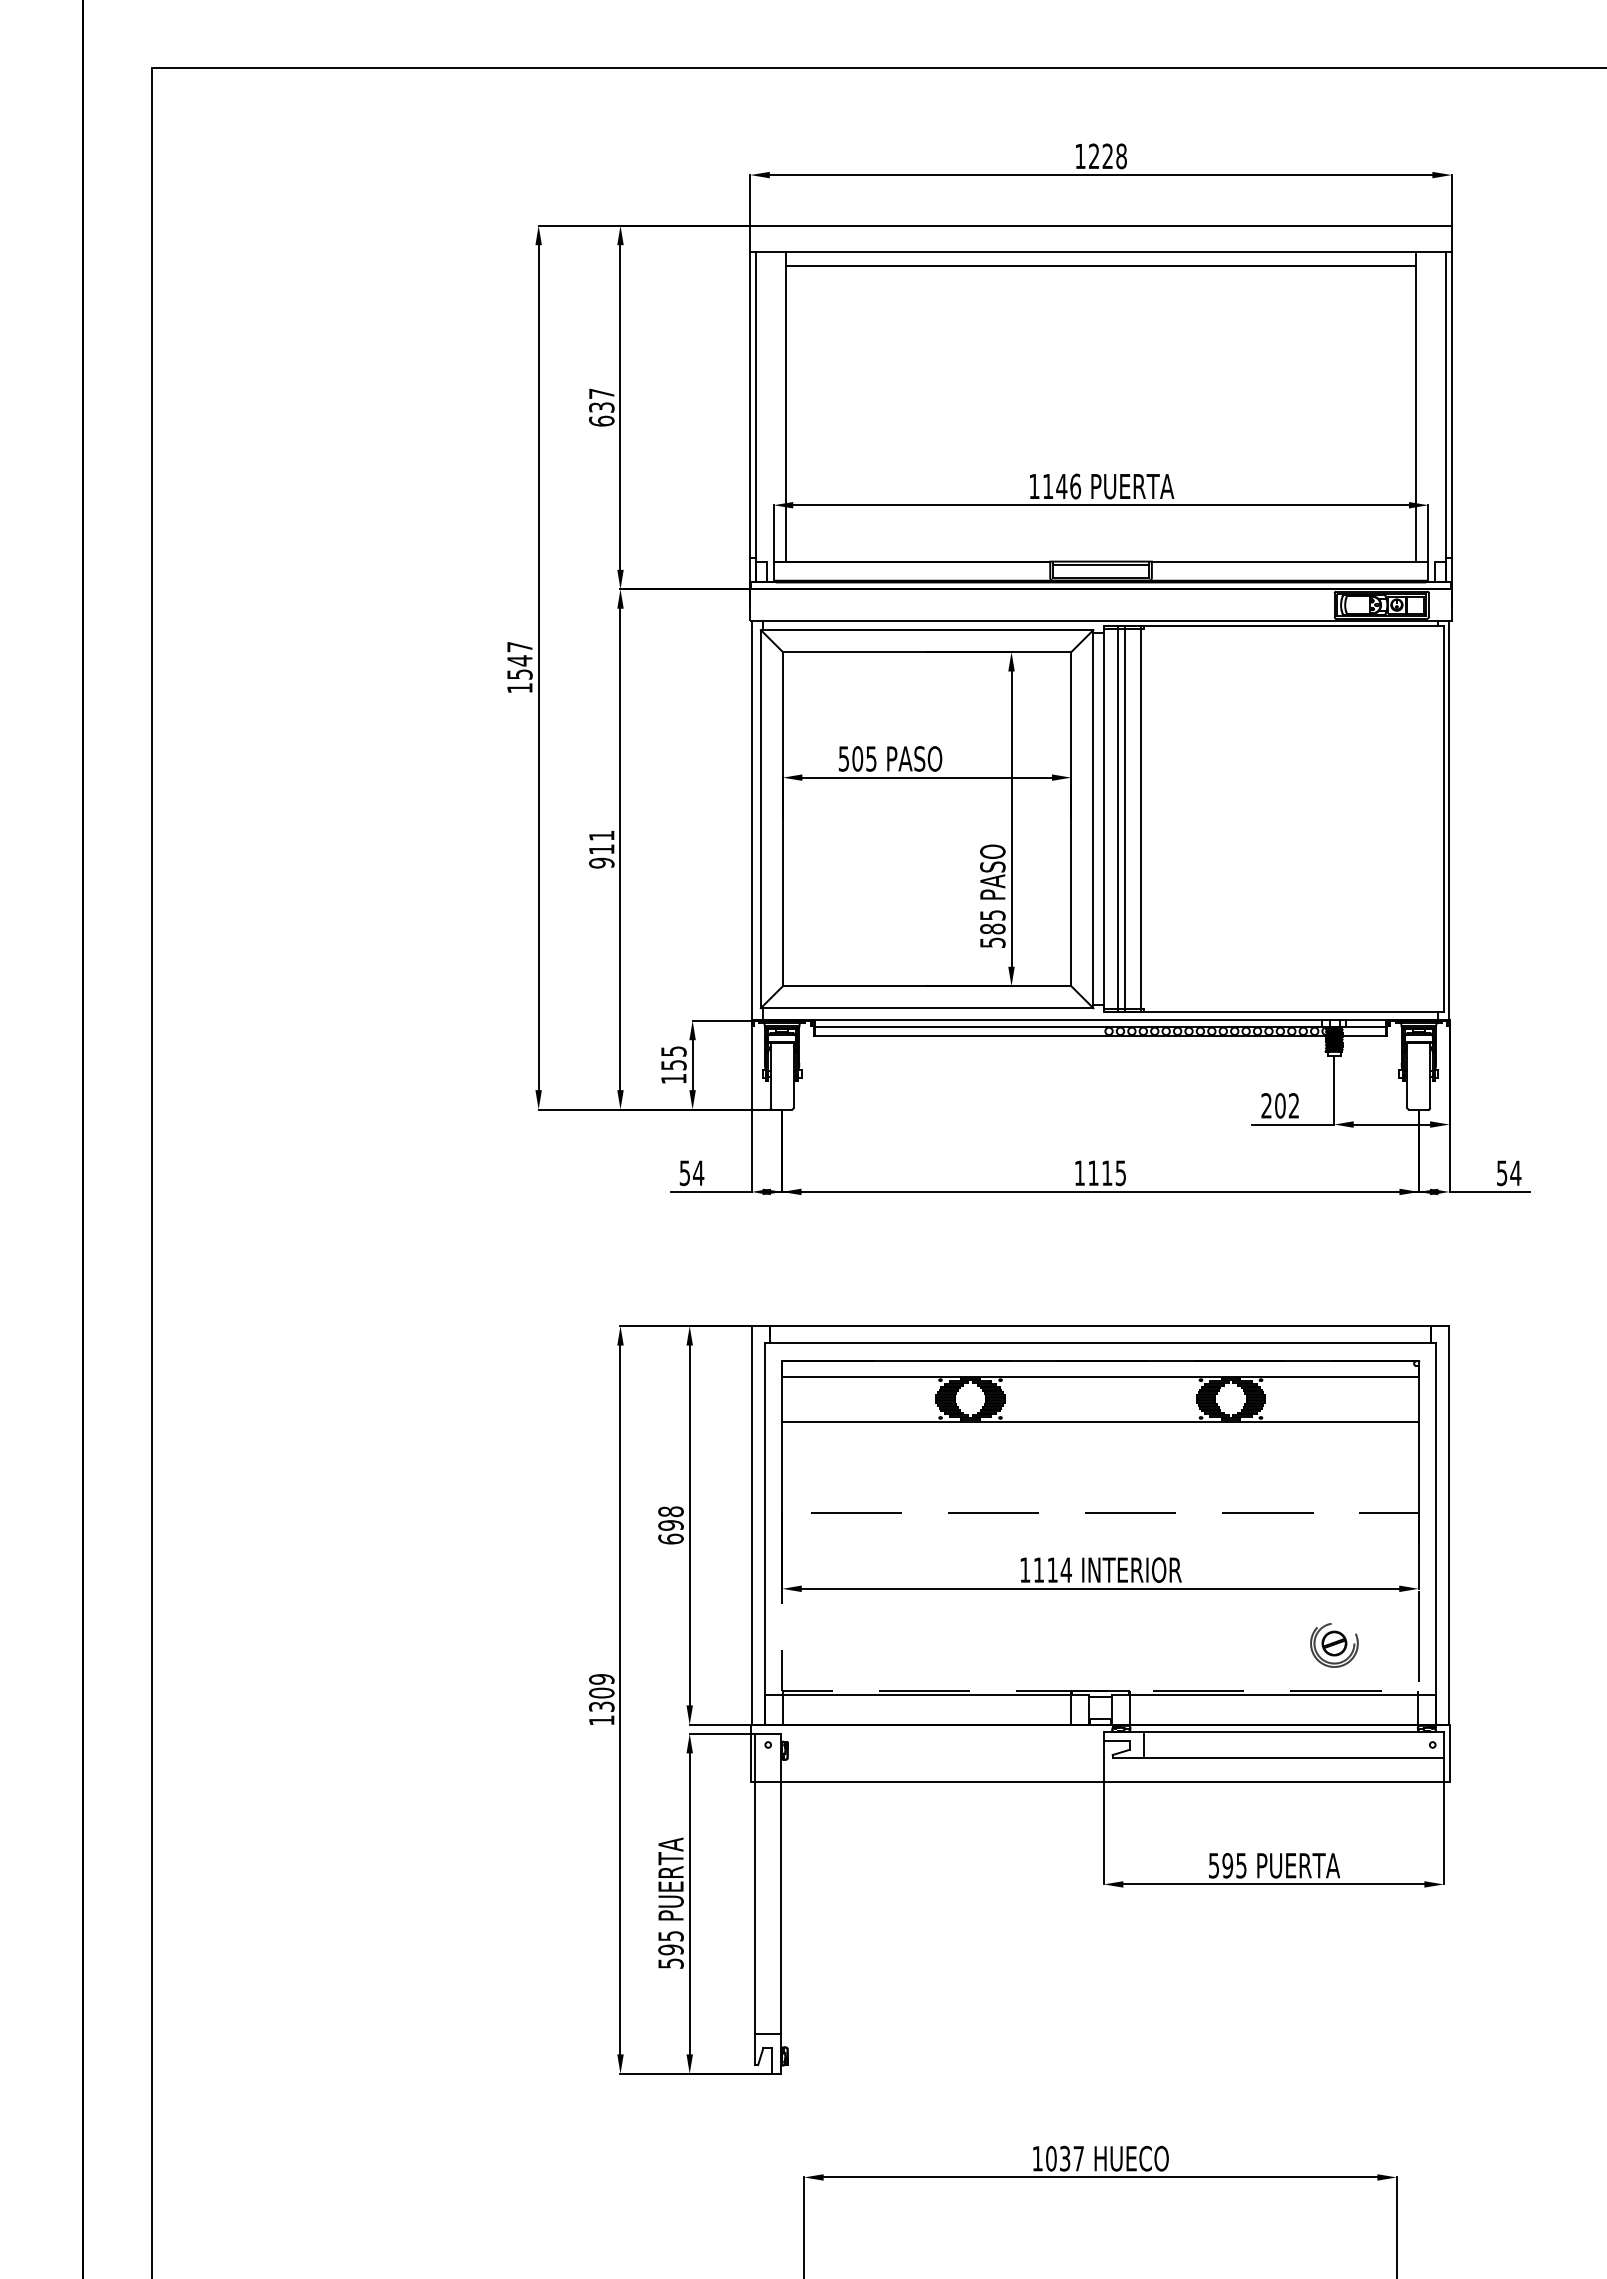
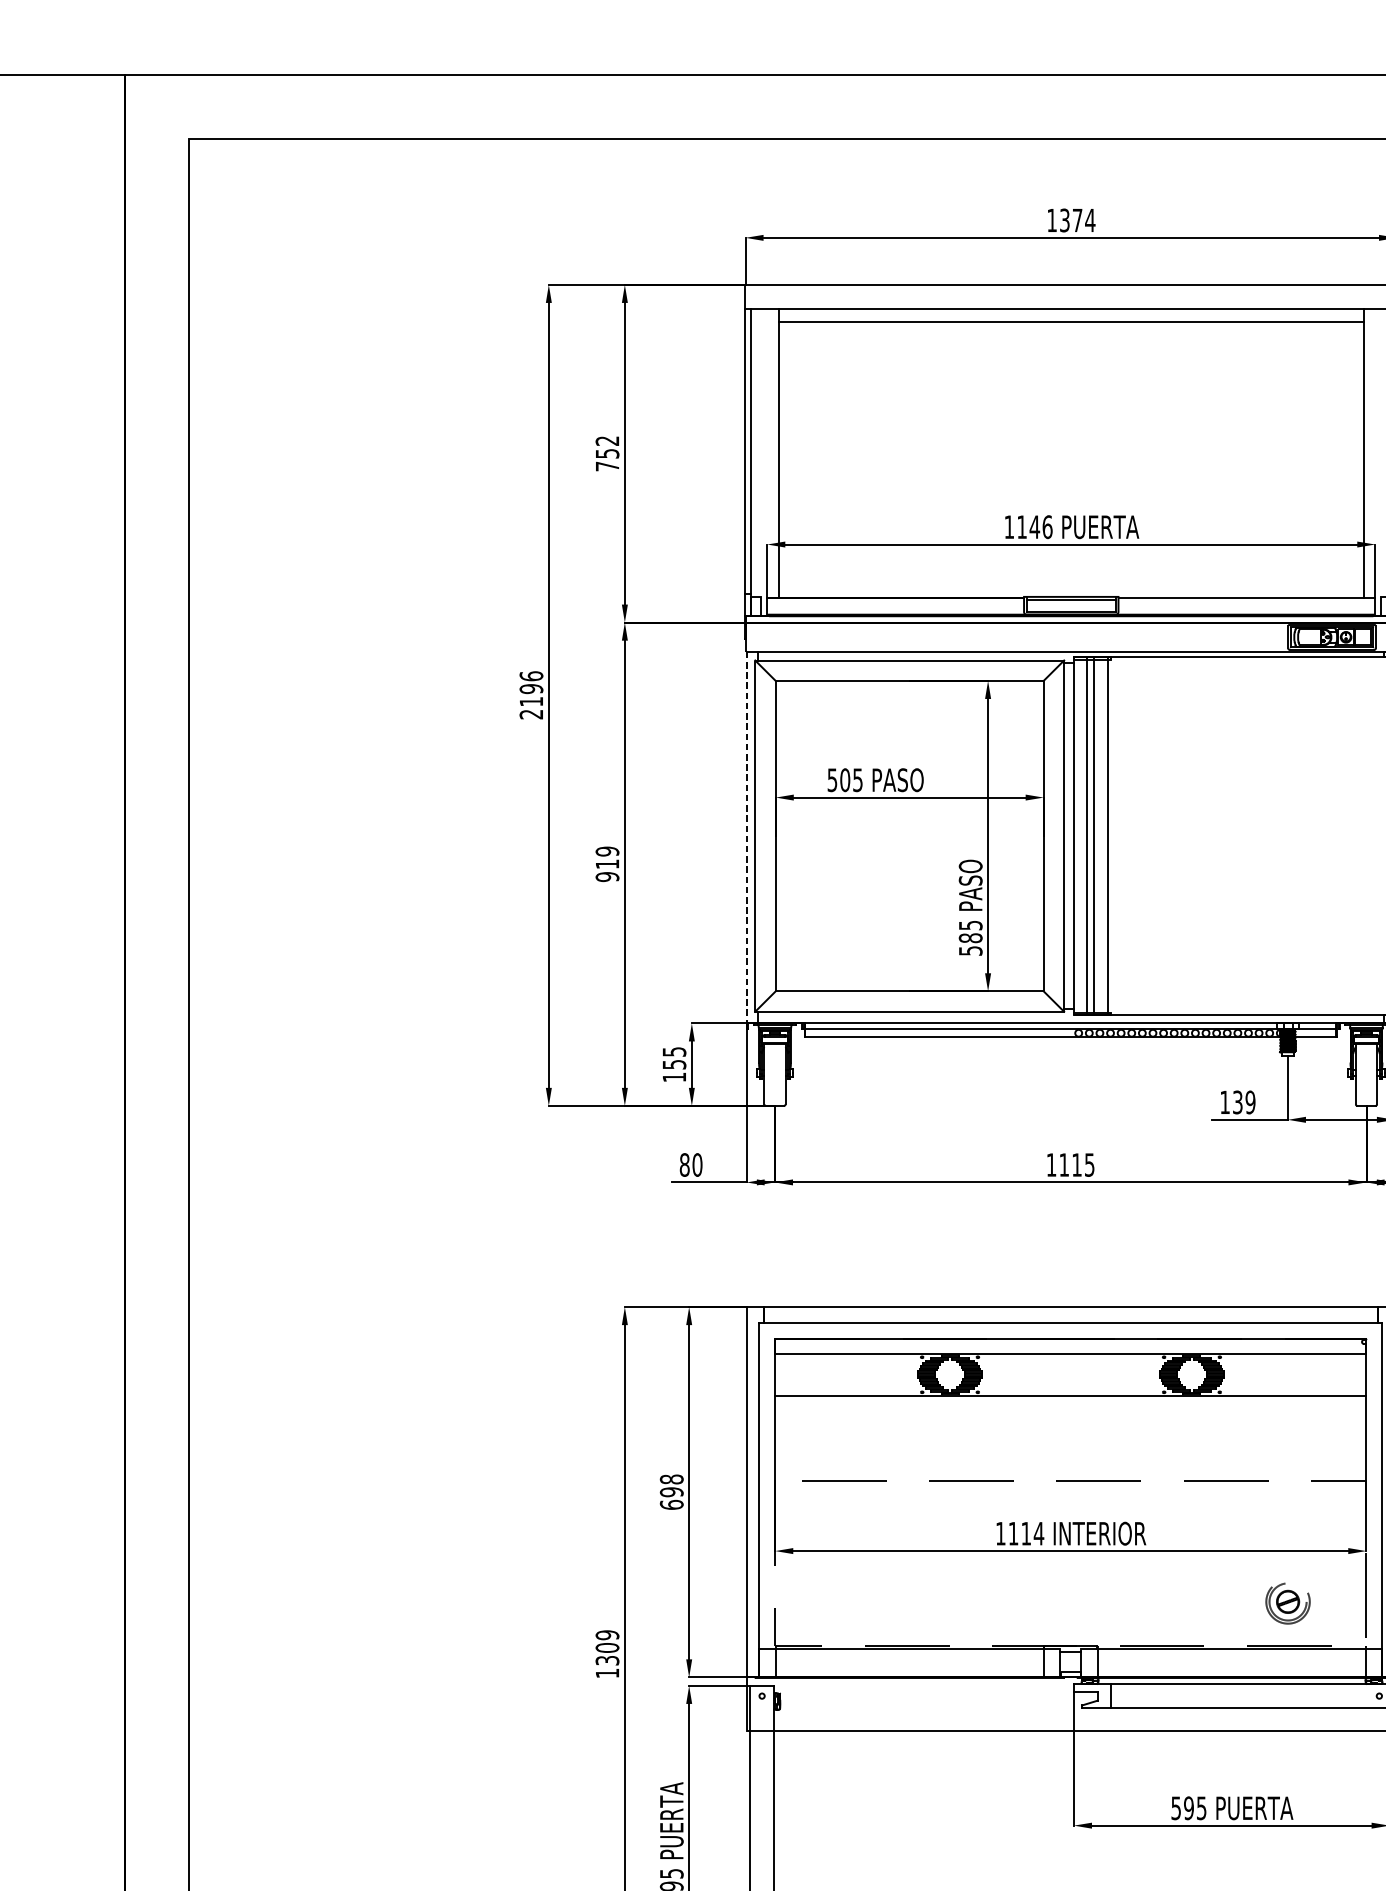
text: (1108, 156) -> (1078, 220), 1228 -> 1374
text: (601, 407) -> (607, 453), 637 -> 752
text: (519, 667) -> (531, 695), 1547 -> 2196
line: (751, 820) -> (746, 837), solid -> dashed
text: (601, 835) -> (607, 851), 911 -> 919
text: (1280, 1105) -> (1237, 1102), 202 -> 139
text: (691, 1173) -> (690, 1165), 54 -> 80

